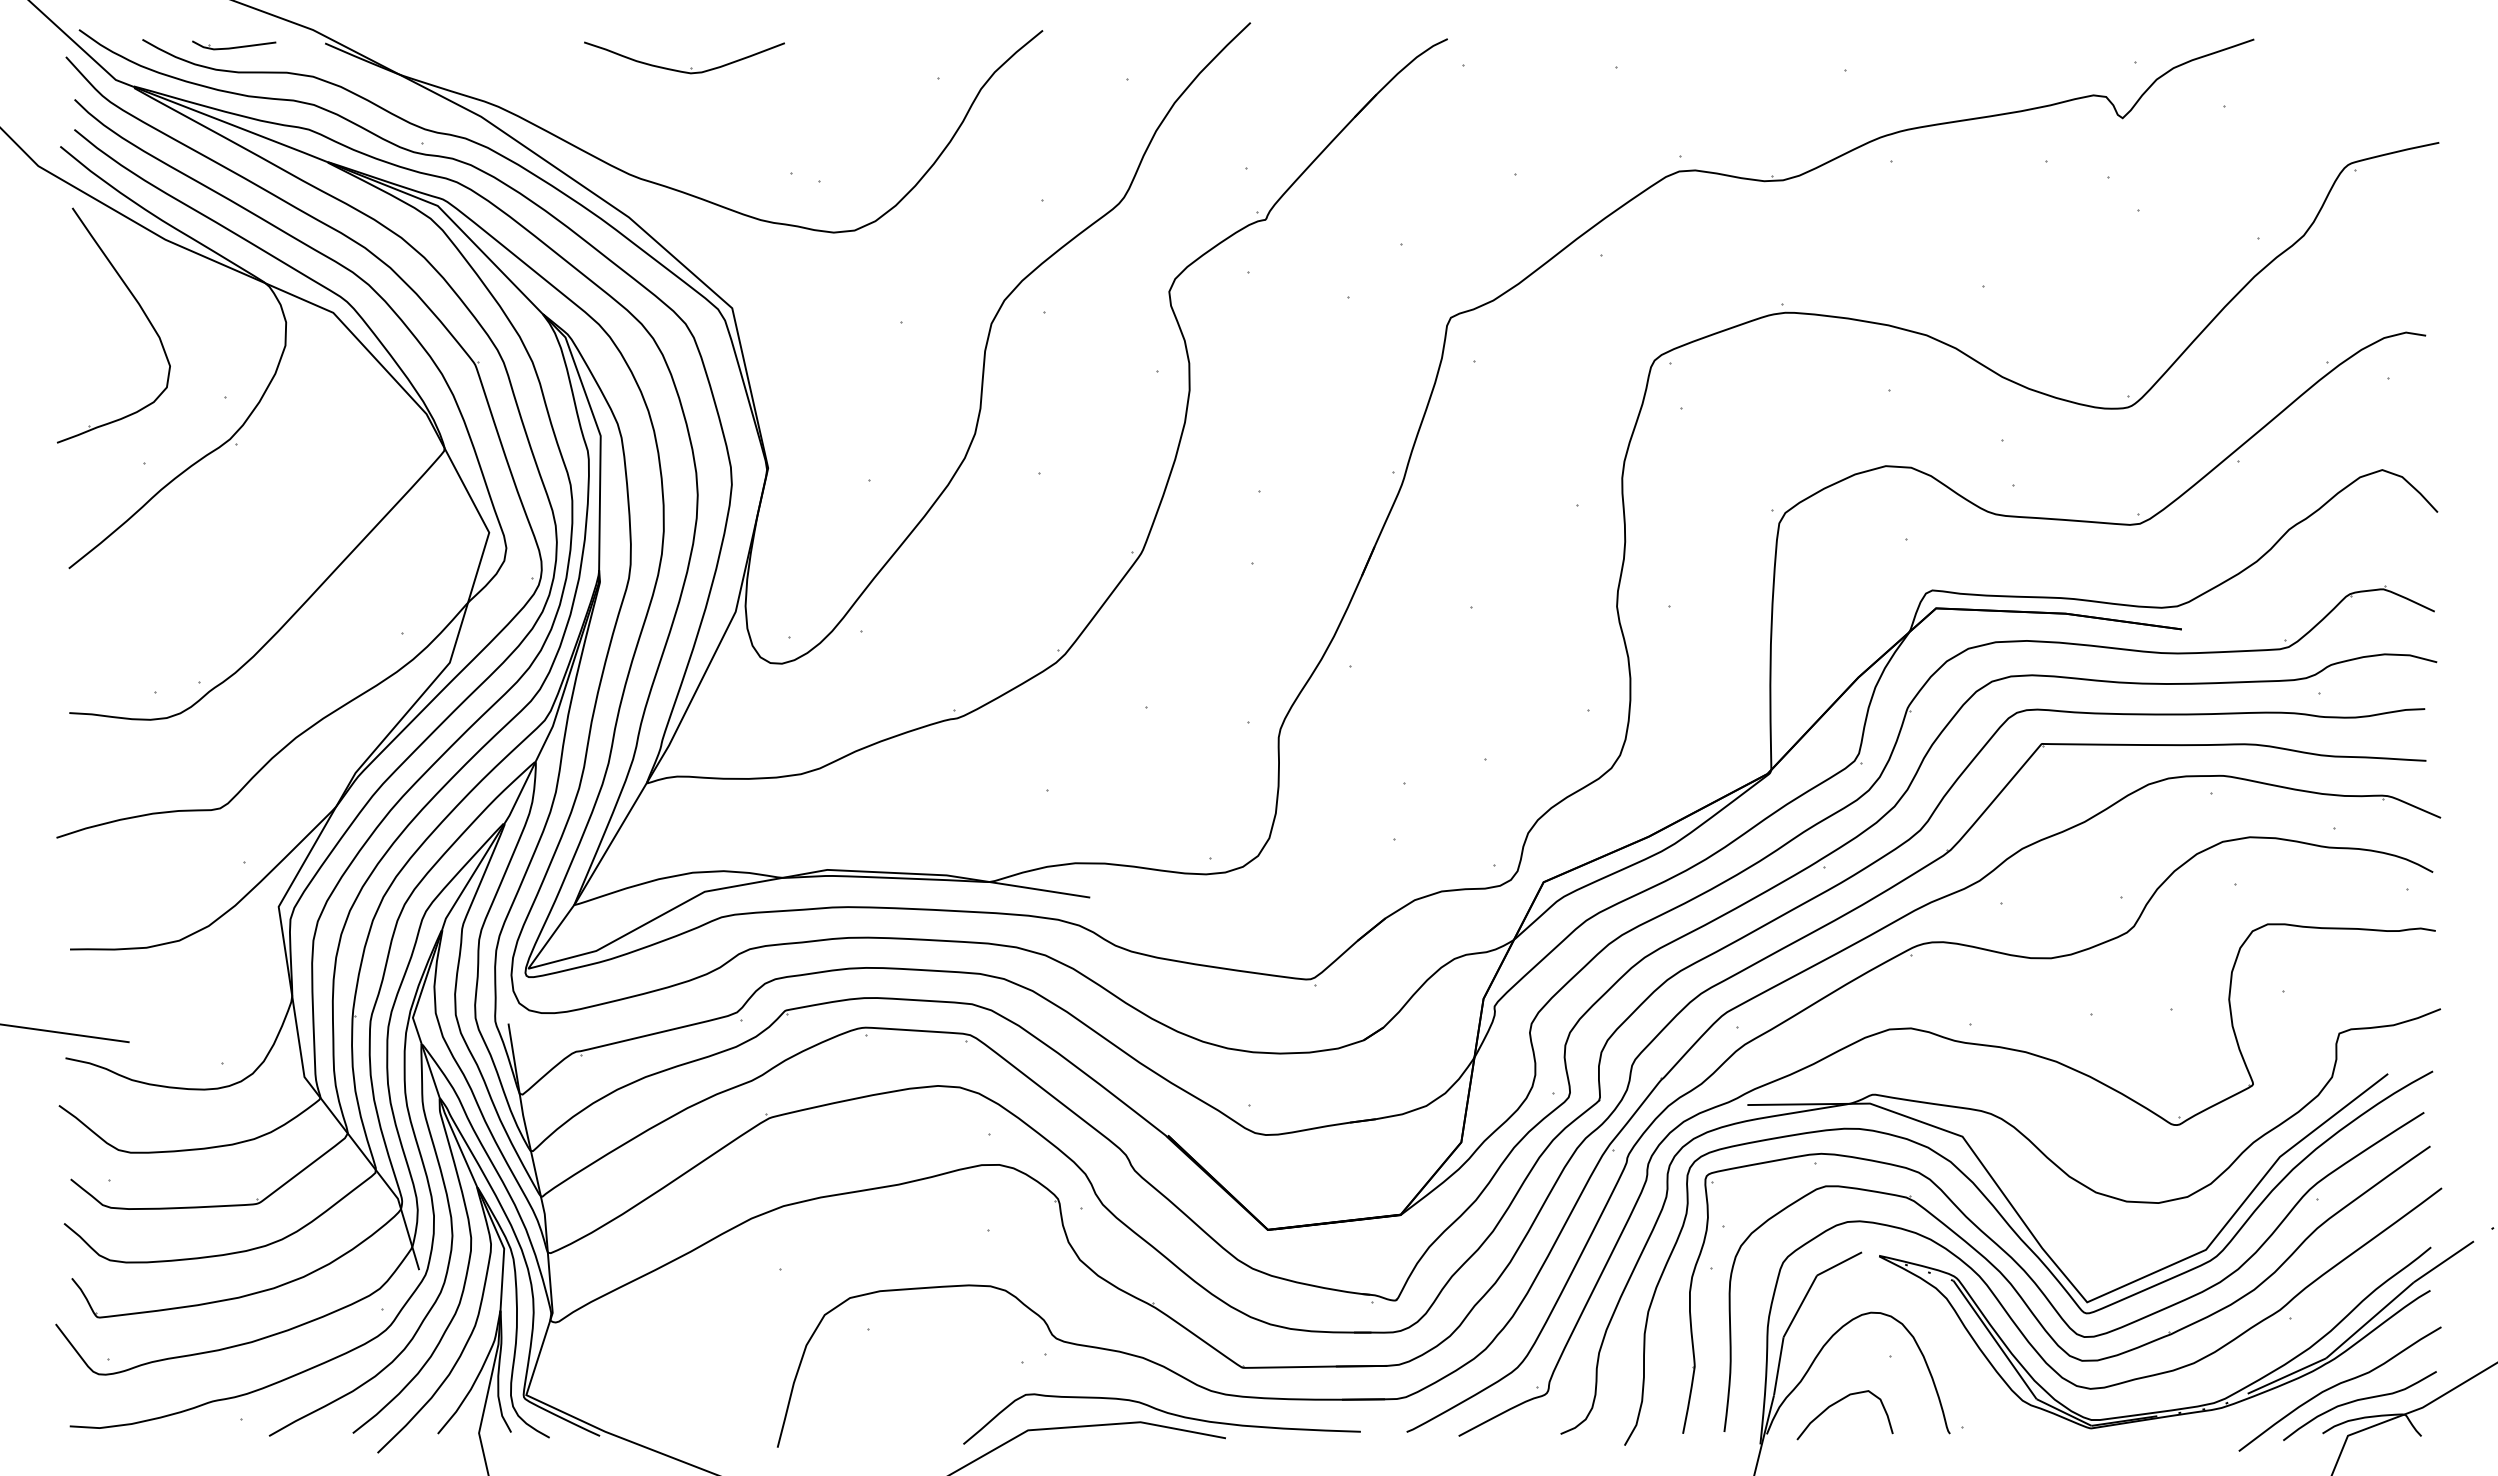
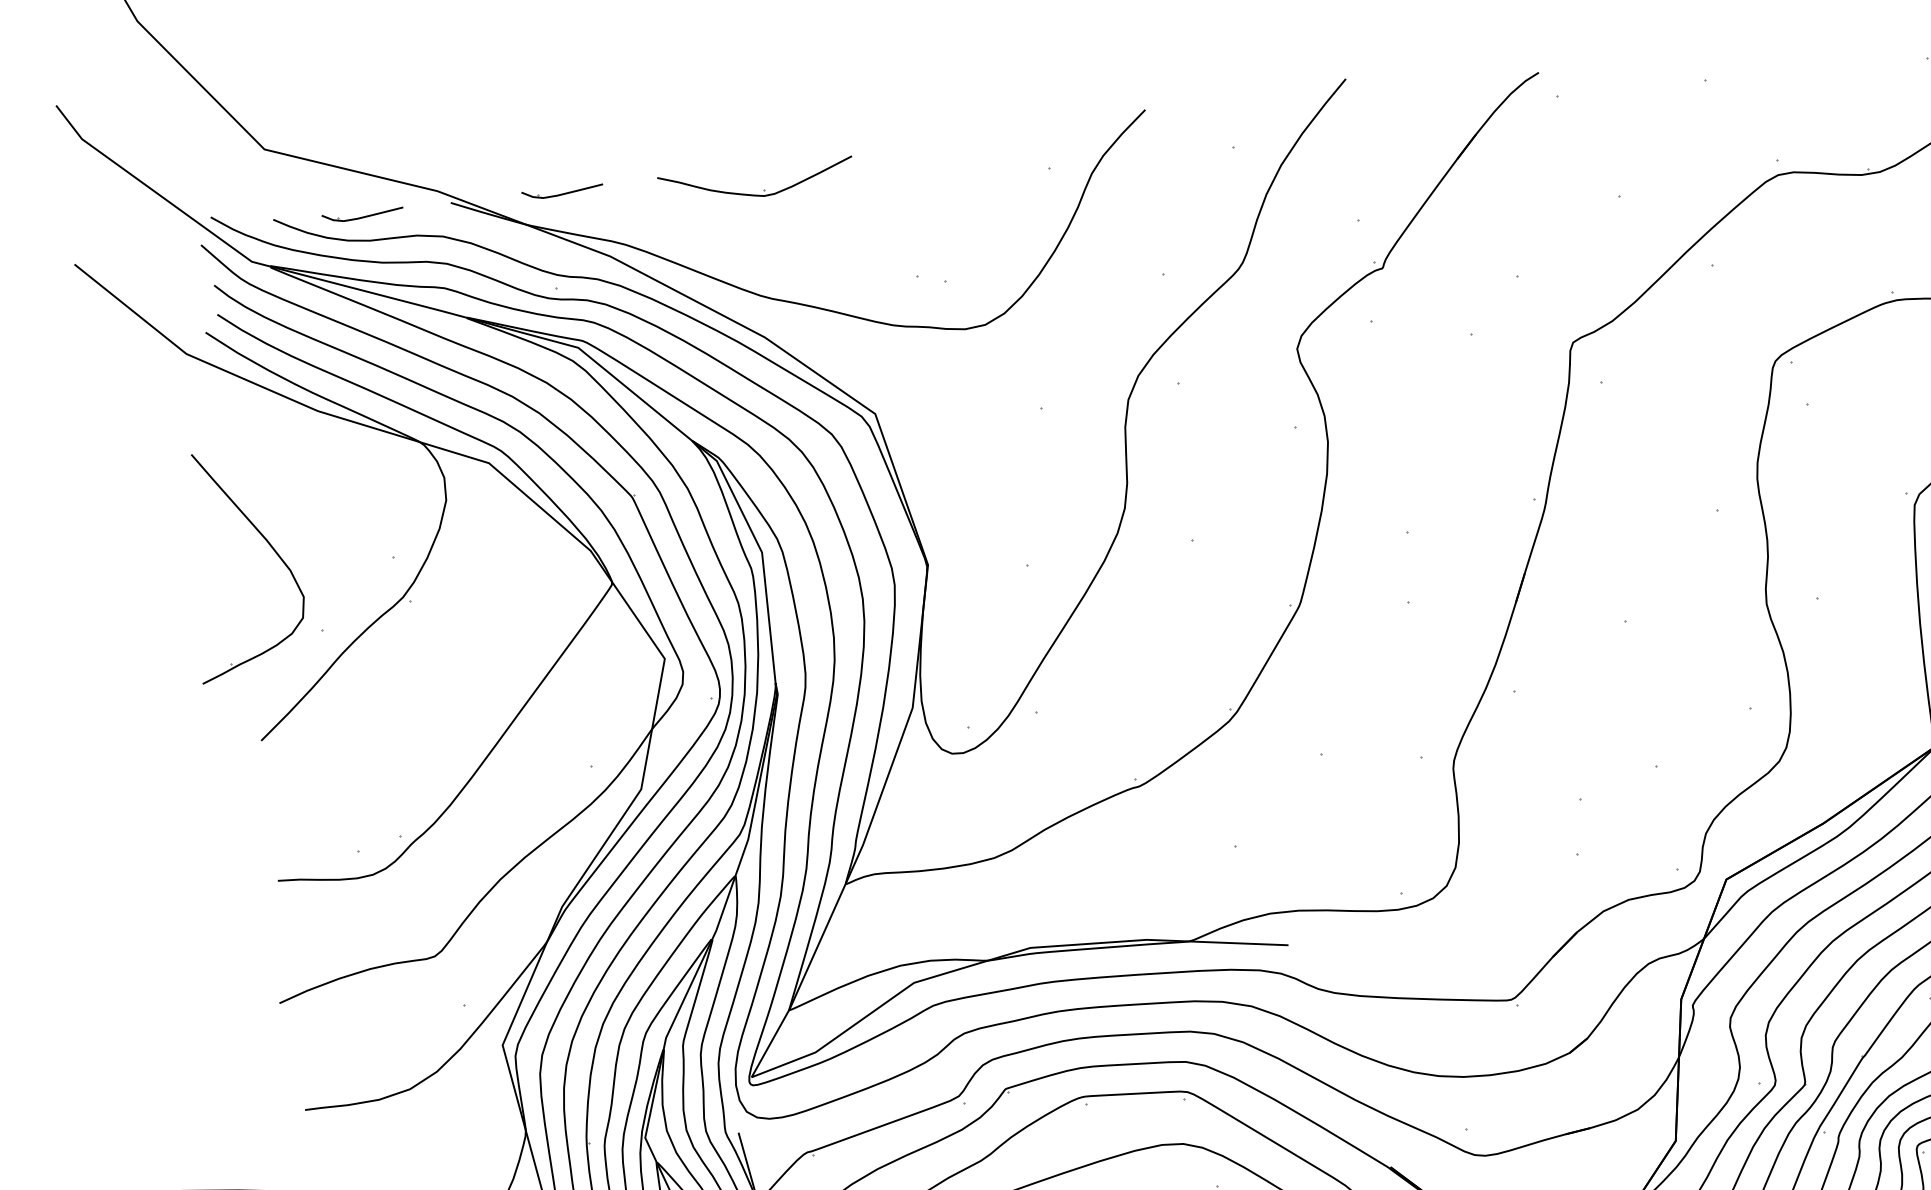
part: (440, 45) -> (562, 191), added
part: (691, 67) -> (764, 190), moved
part: (141, 310) -> (269, 546), moved

